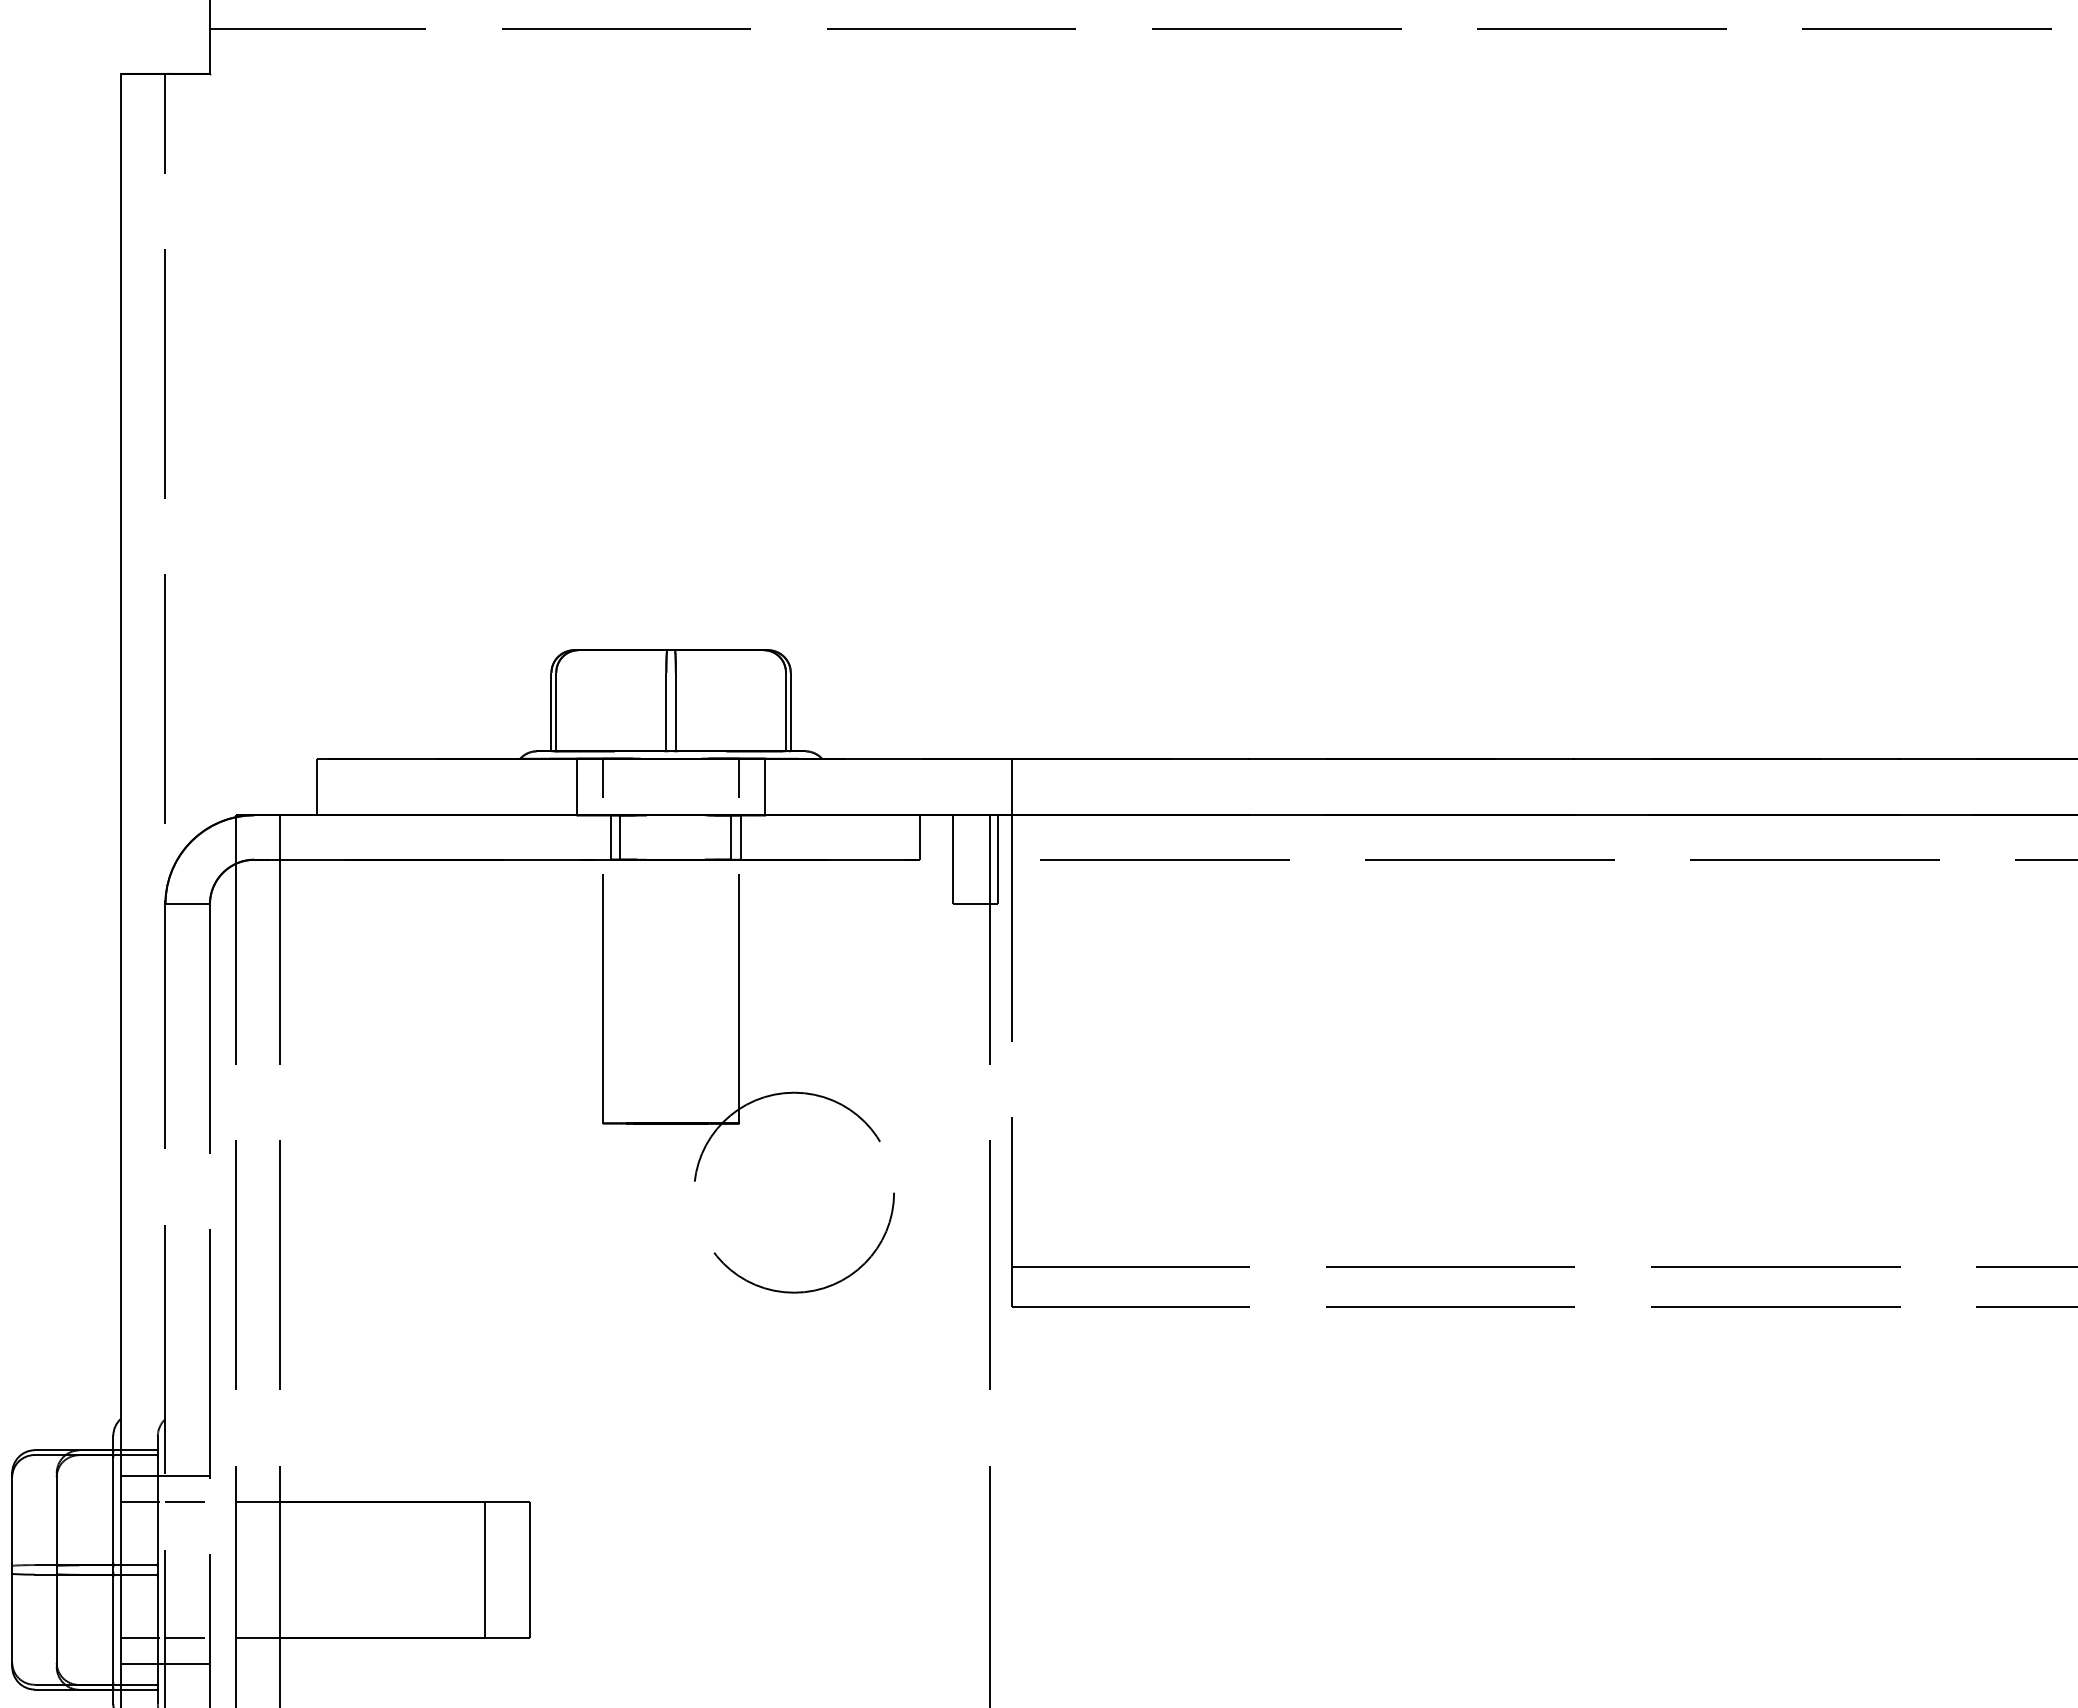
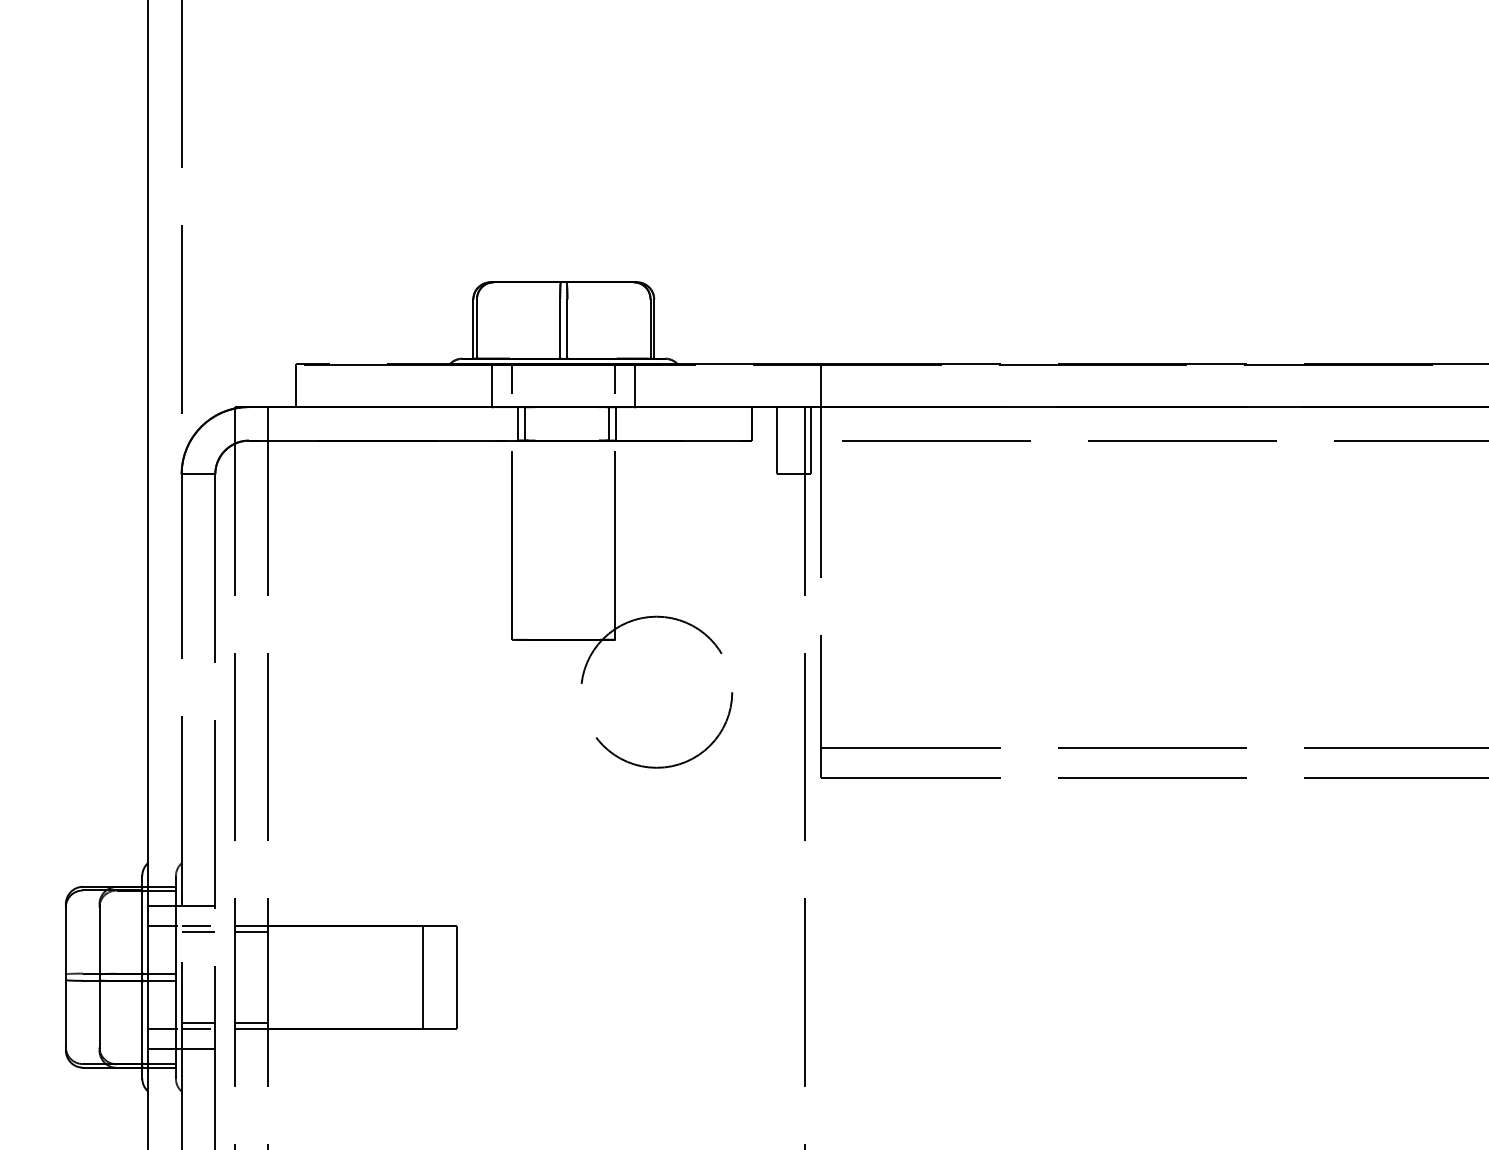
line: (187, 1509) -> (198, 931), added
line: (257, 1509) -> (251, 931), added
line: (187, 1630) -> (198, 1023), added
line: (257, 1630) -> (251, 1023), added

